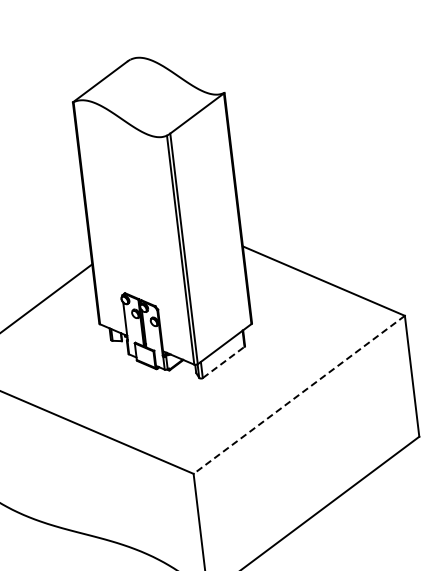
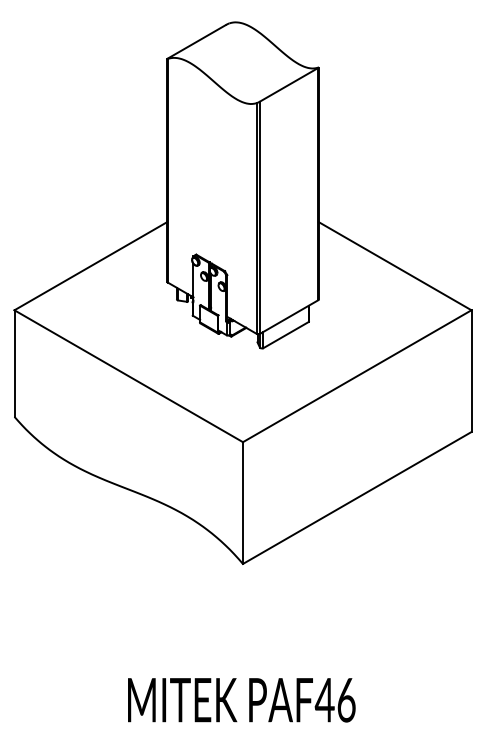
line: (224, 361) -> (286, 334), dashed -> solid
line: (299, 395) -> (357, 376), dashed -> solid

